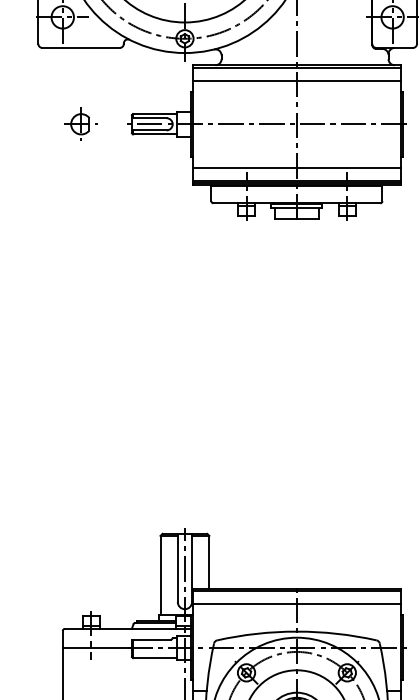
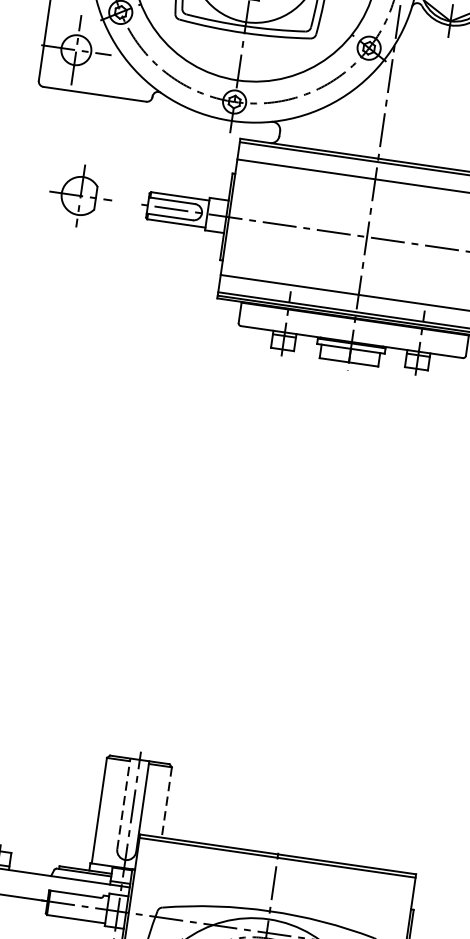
part: (80, 123) -> (79, 194), size x1.4
line: (209, 562) -> (166, 802), solid -> dashed
line: (177, 567) -> (123, 803), solid -> dashed
line: (296, 604) -> (274, 875), removed

